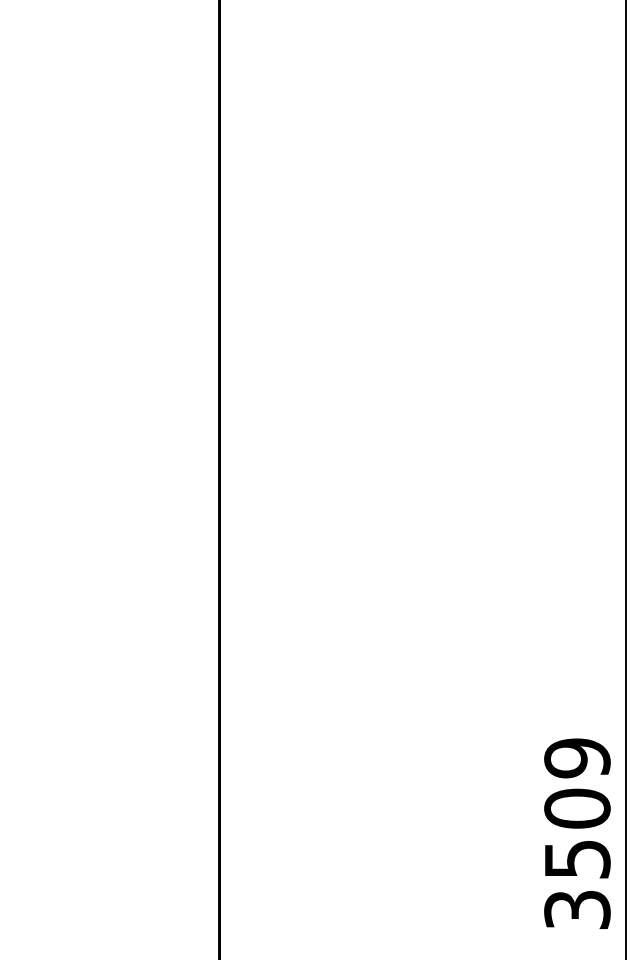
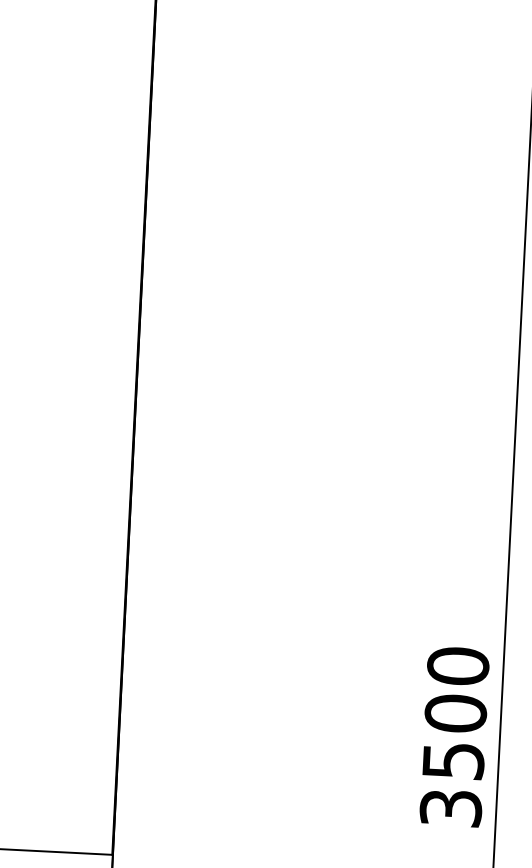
text: (577, 758) -> (458, 666), 3509 -> 3500

